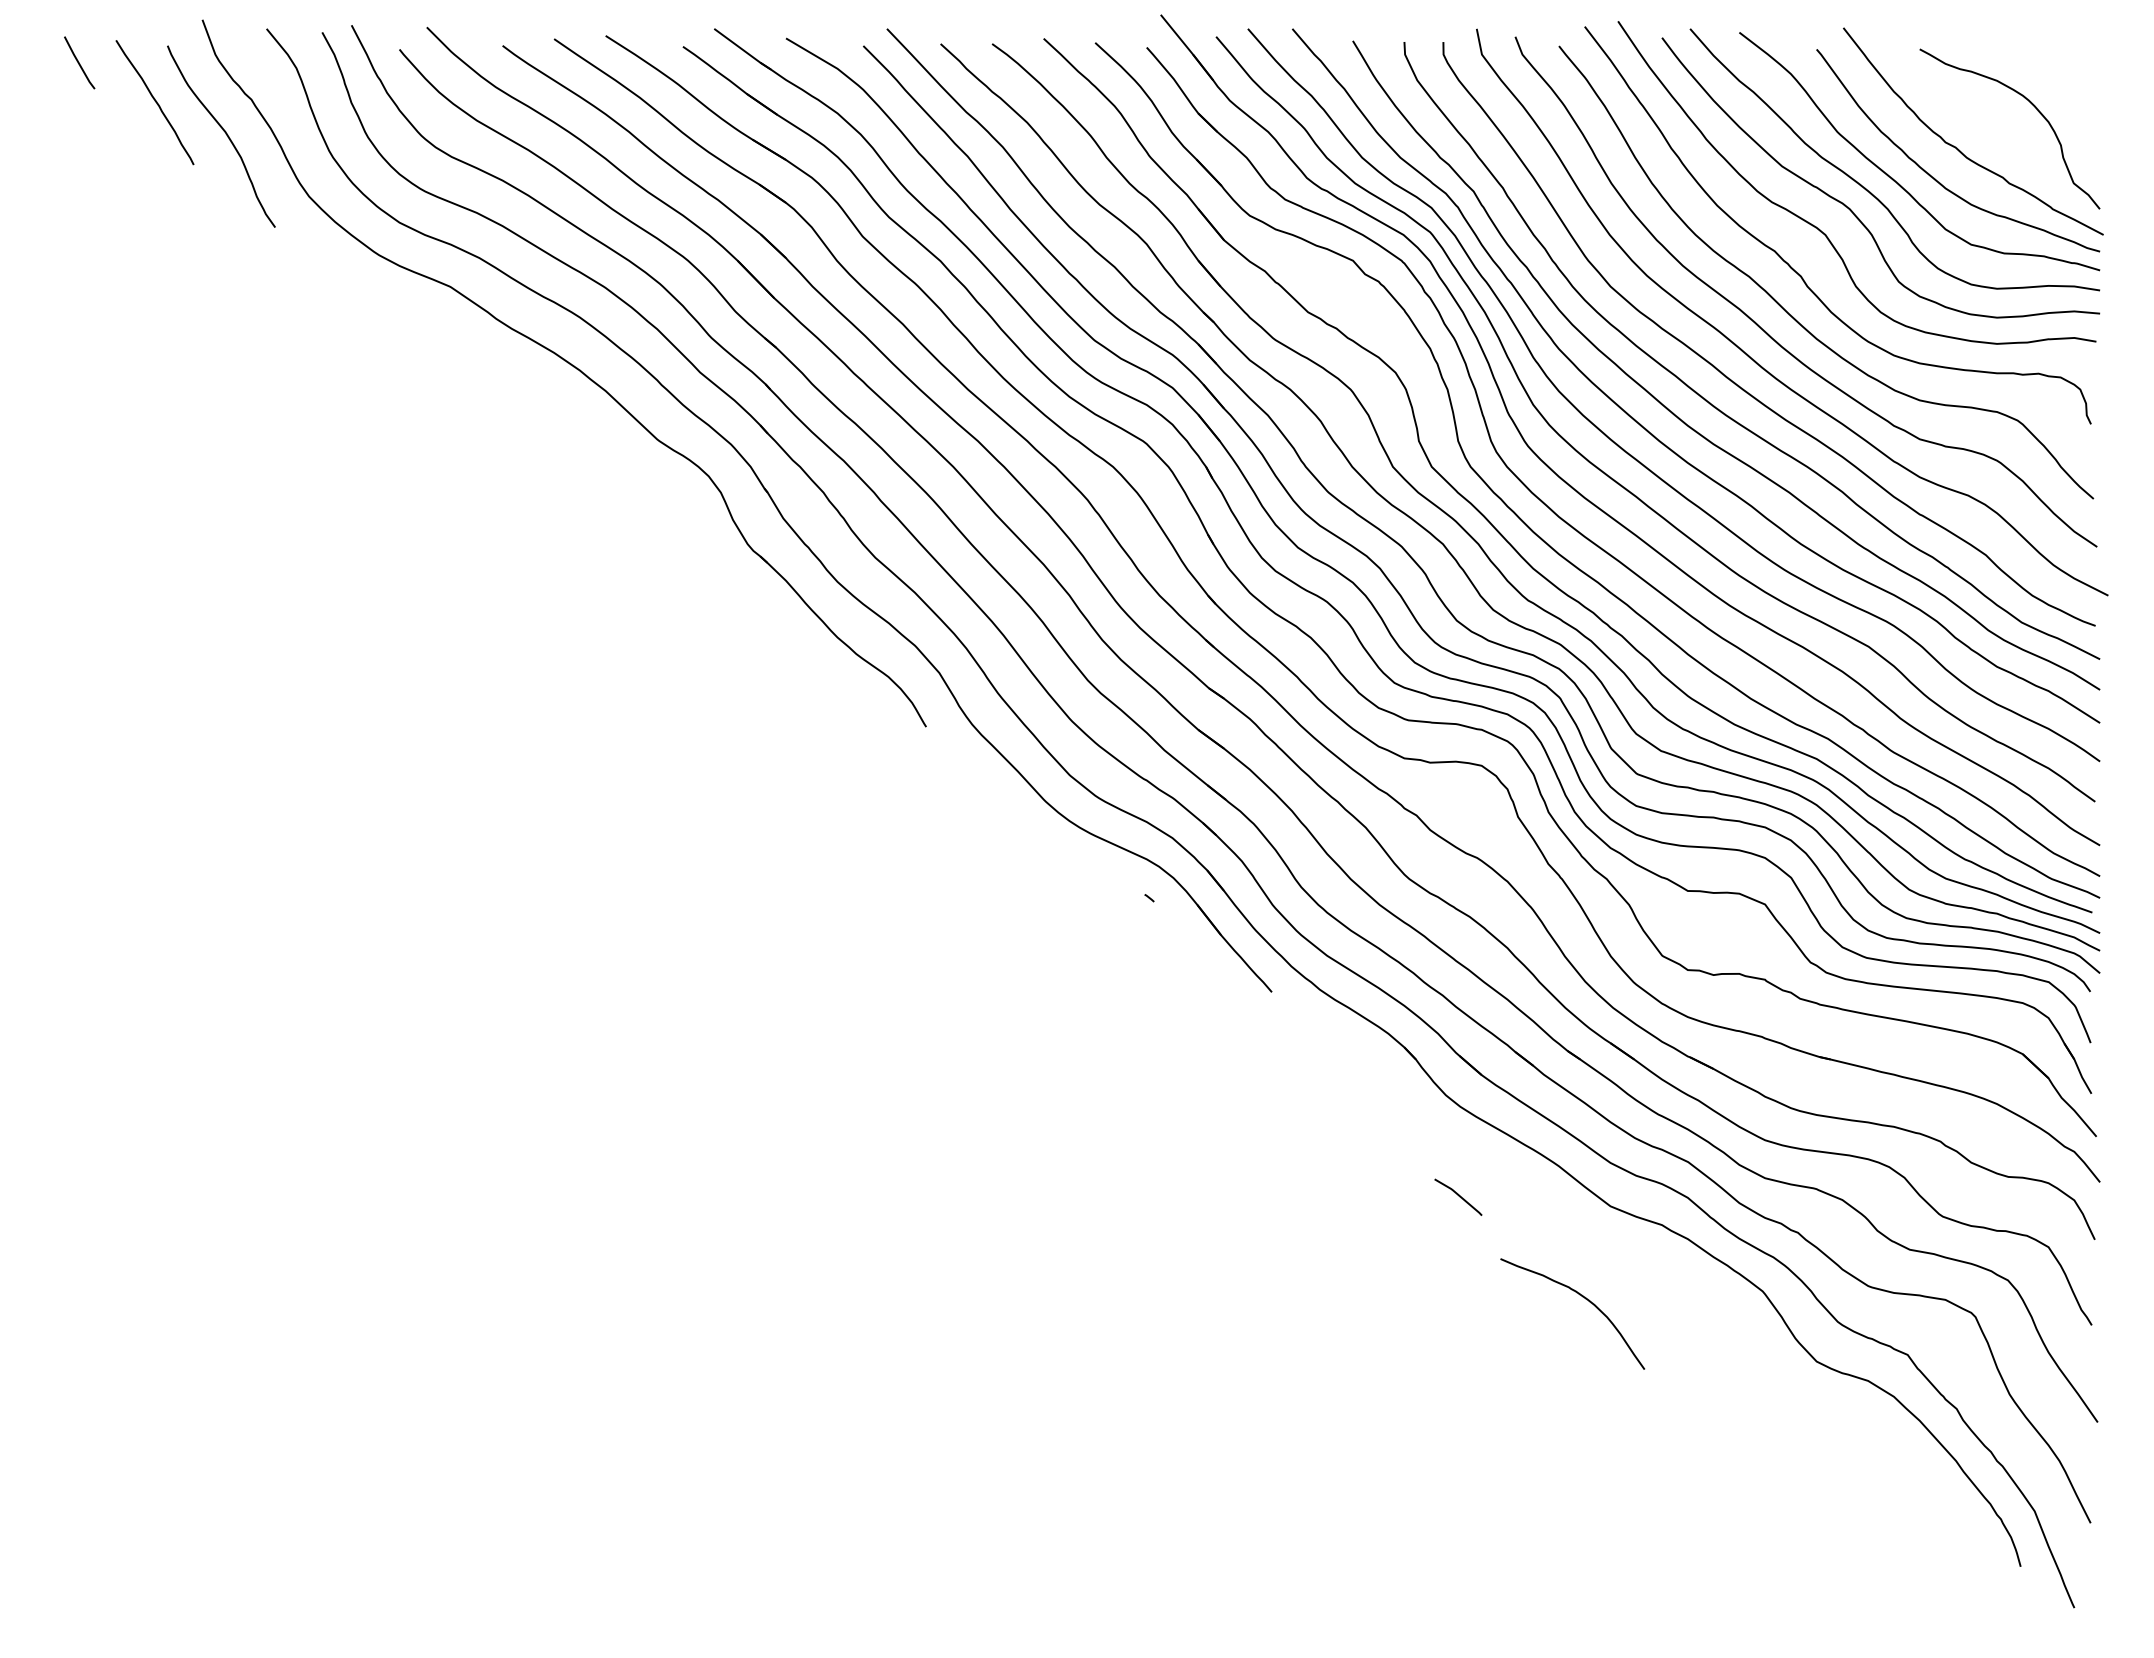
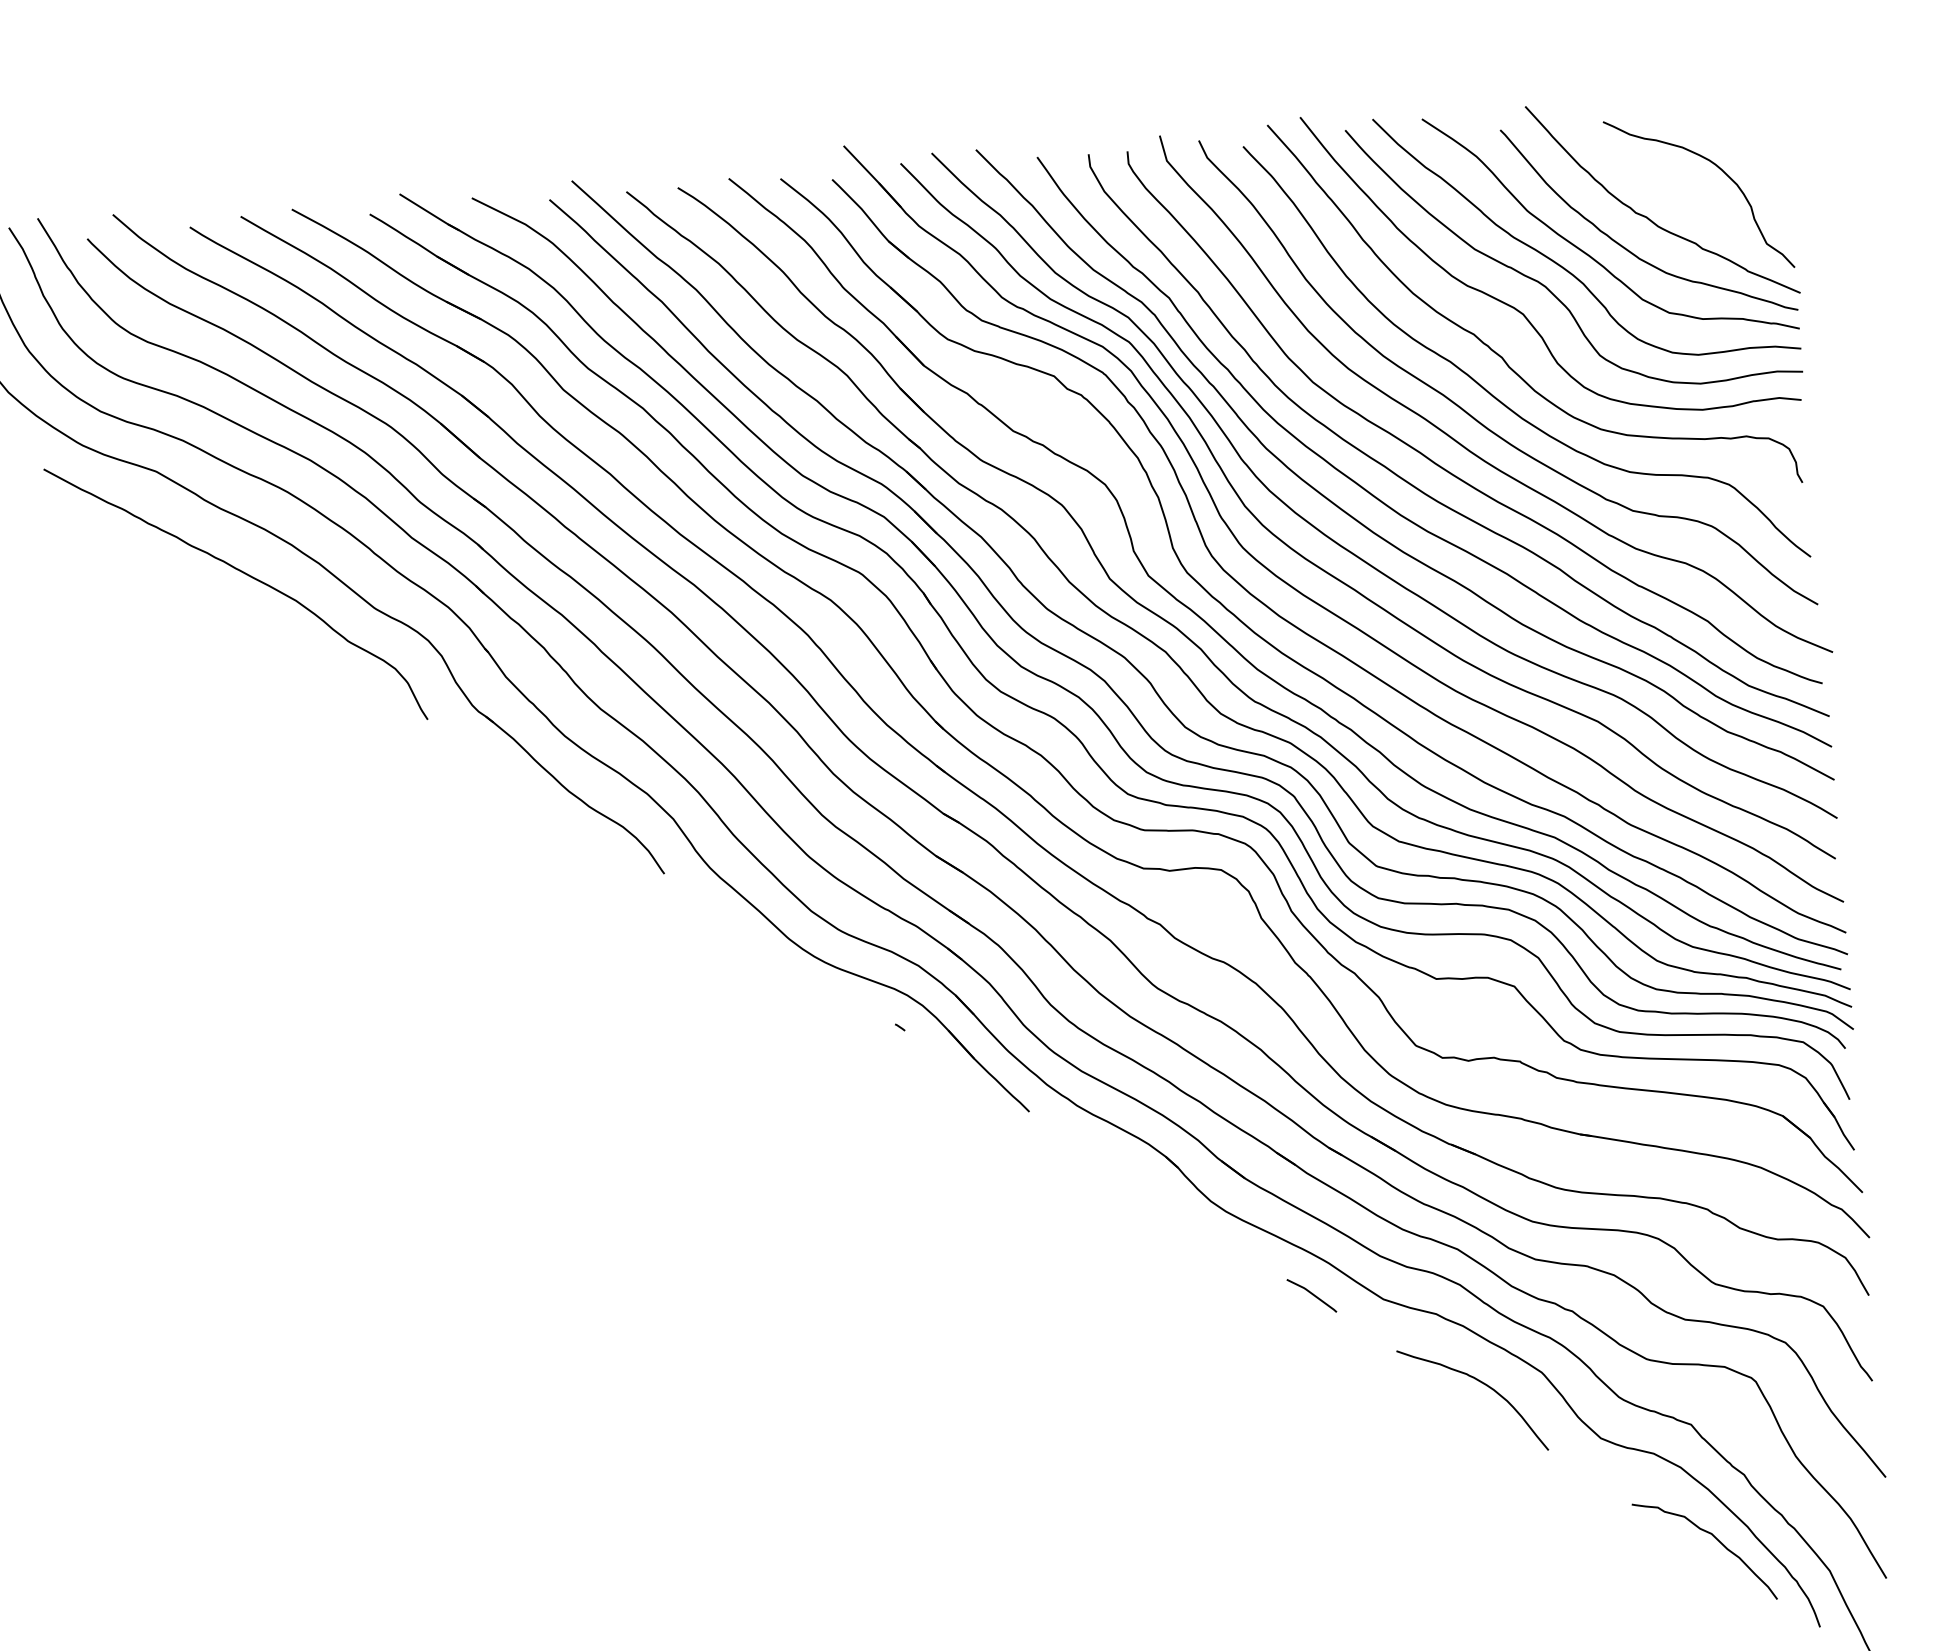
curve: (532, 397) -> (246, 575), added
line: (1458, 1196) -> (1311, 1295), moved
curve: (1582, 1297) -> (1481, 1383), moved
curve: (1923, 1471) -> (1715, 1539), added

